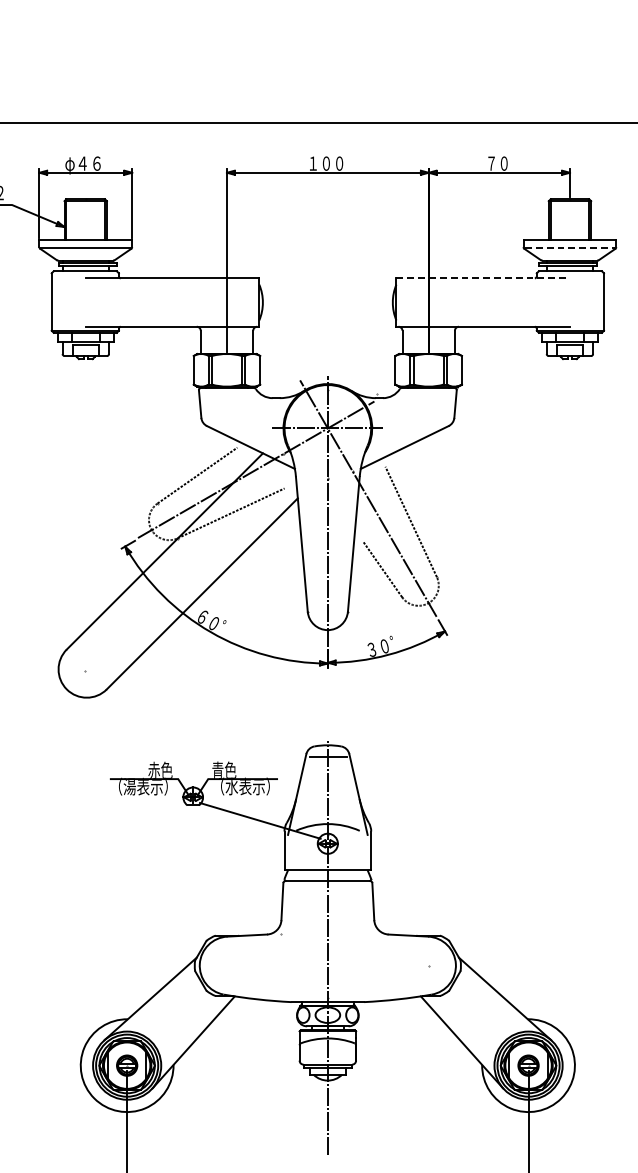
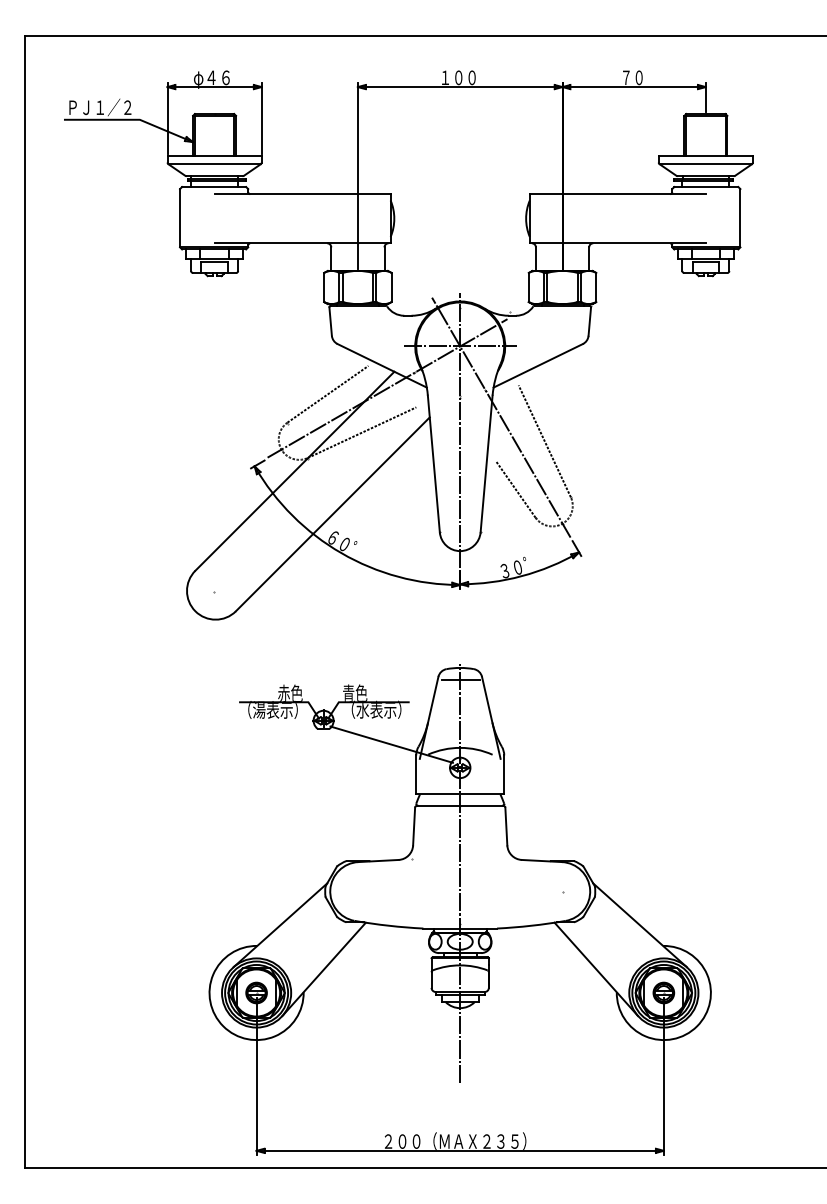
line: (569, 248) -> (705, 163), dashed -> solid
line: (483, 278) -> (618, 194), dashed -> solid

